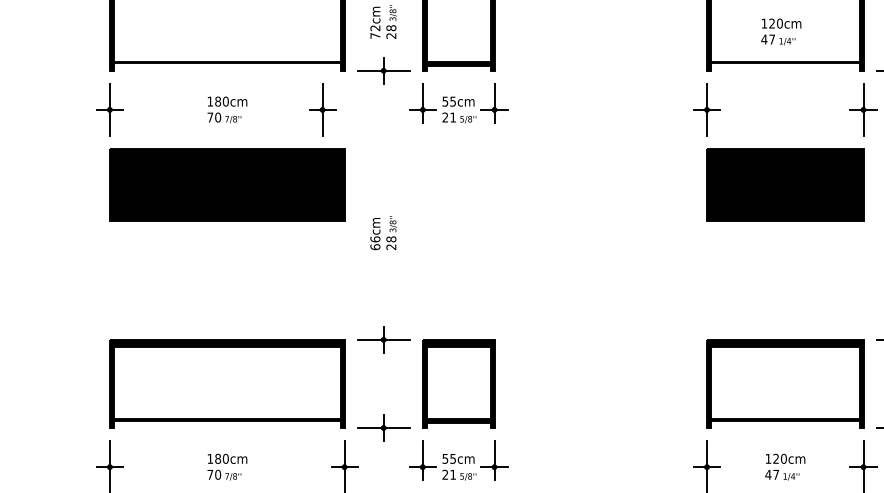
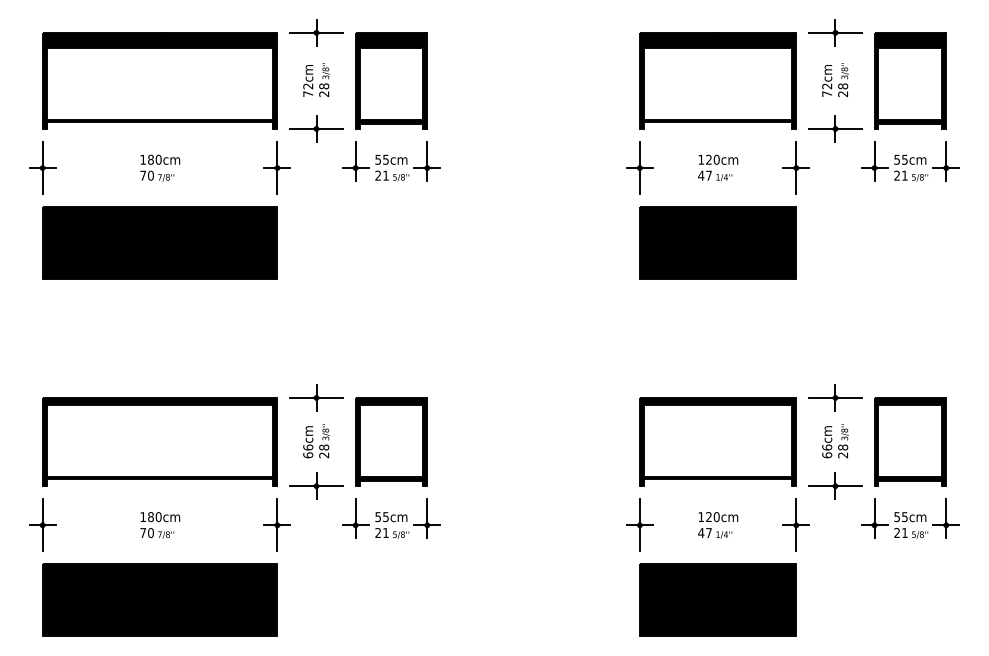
text: (781, 31) -> (718, 167), moved
part: (321, 109) -> (276, 167), moved
text: (383, 233) -> (316, 441), moved

